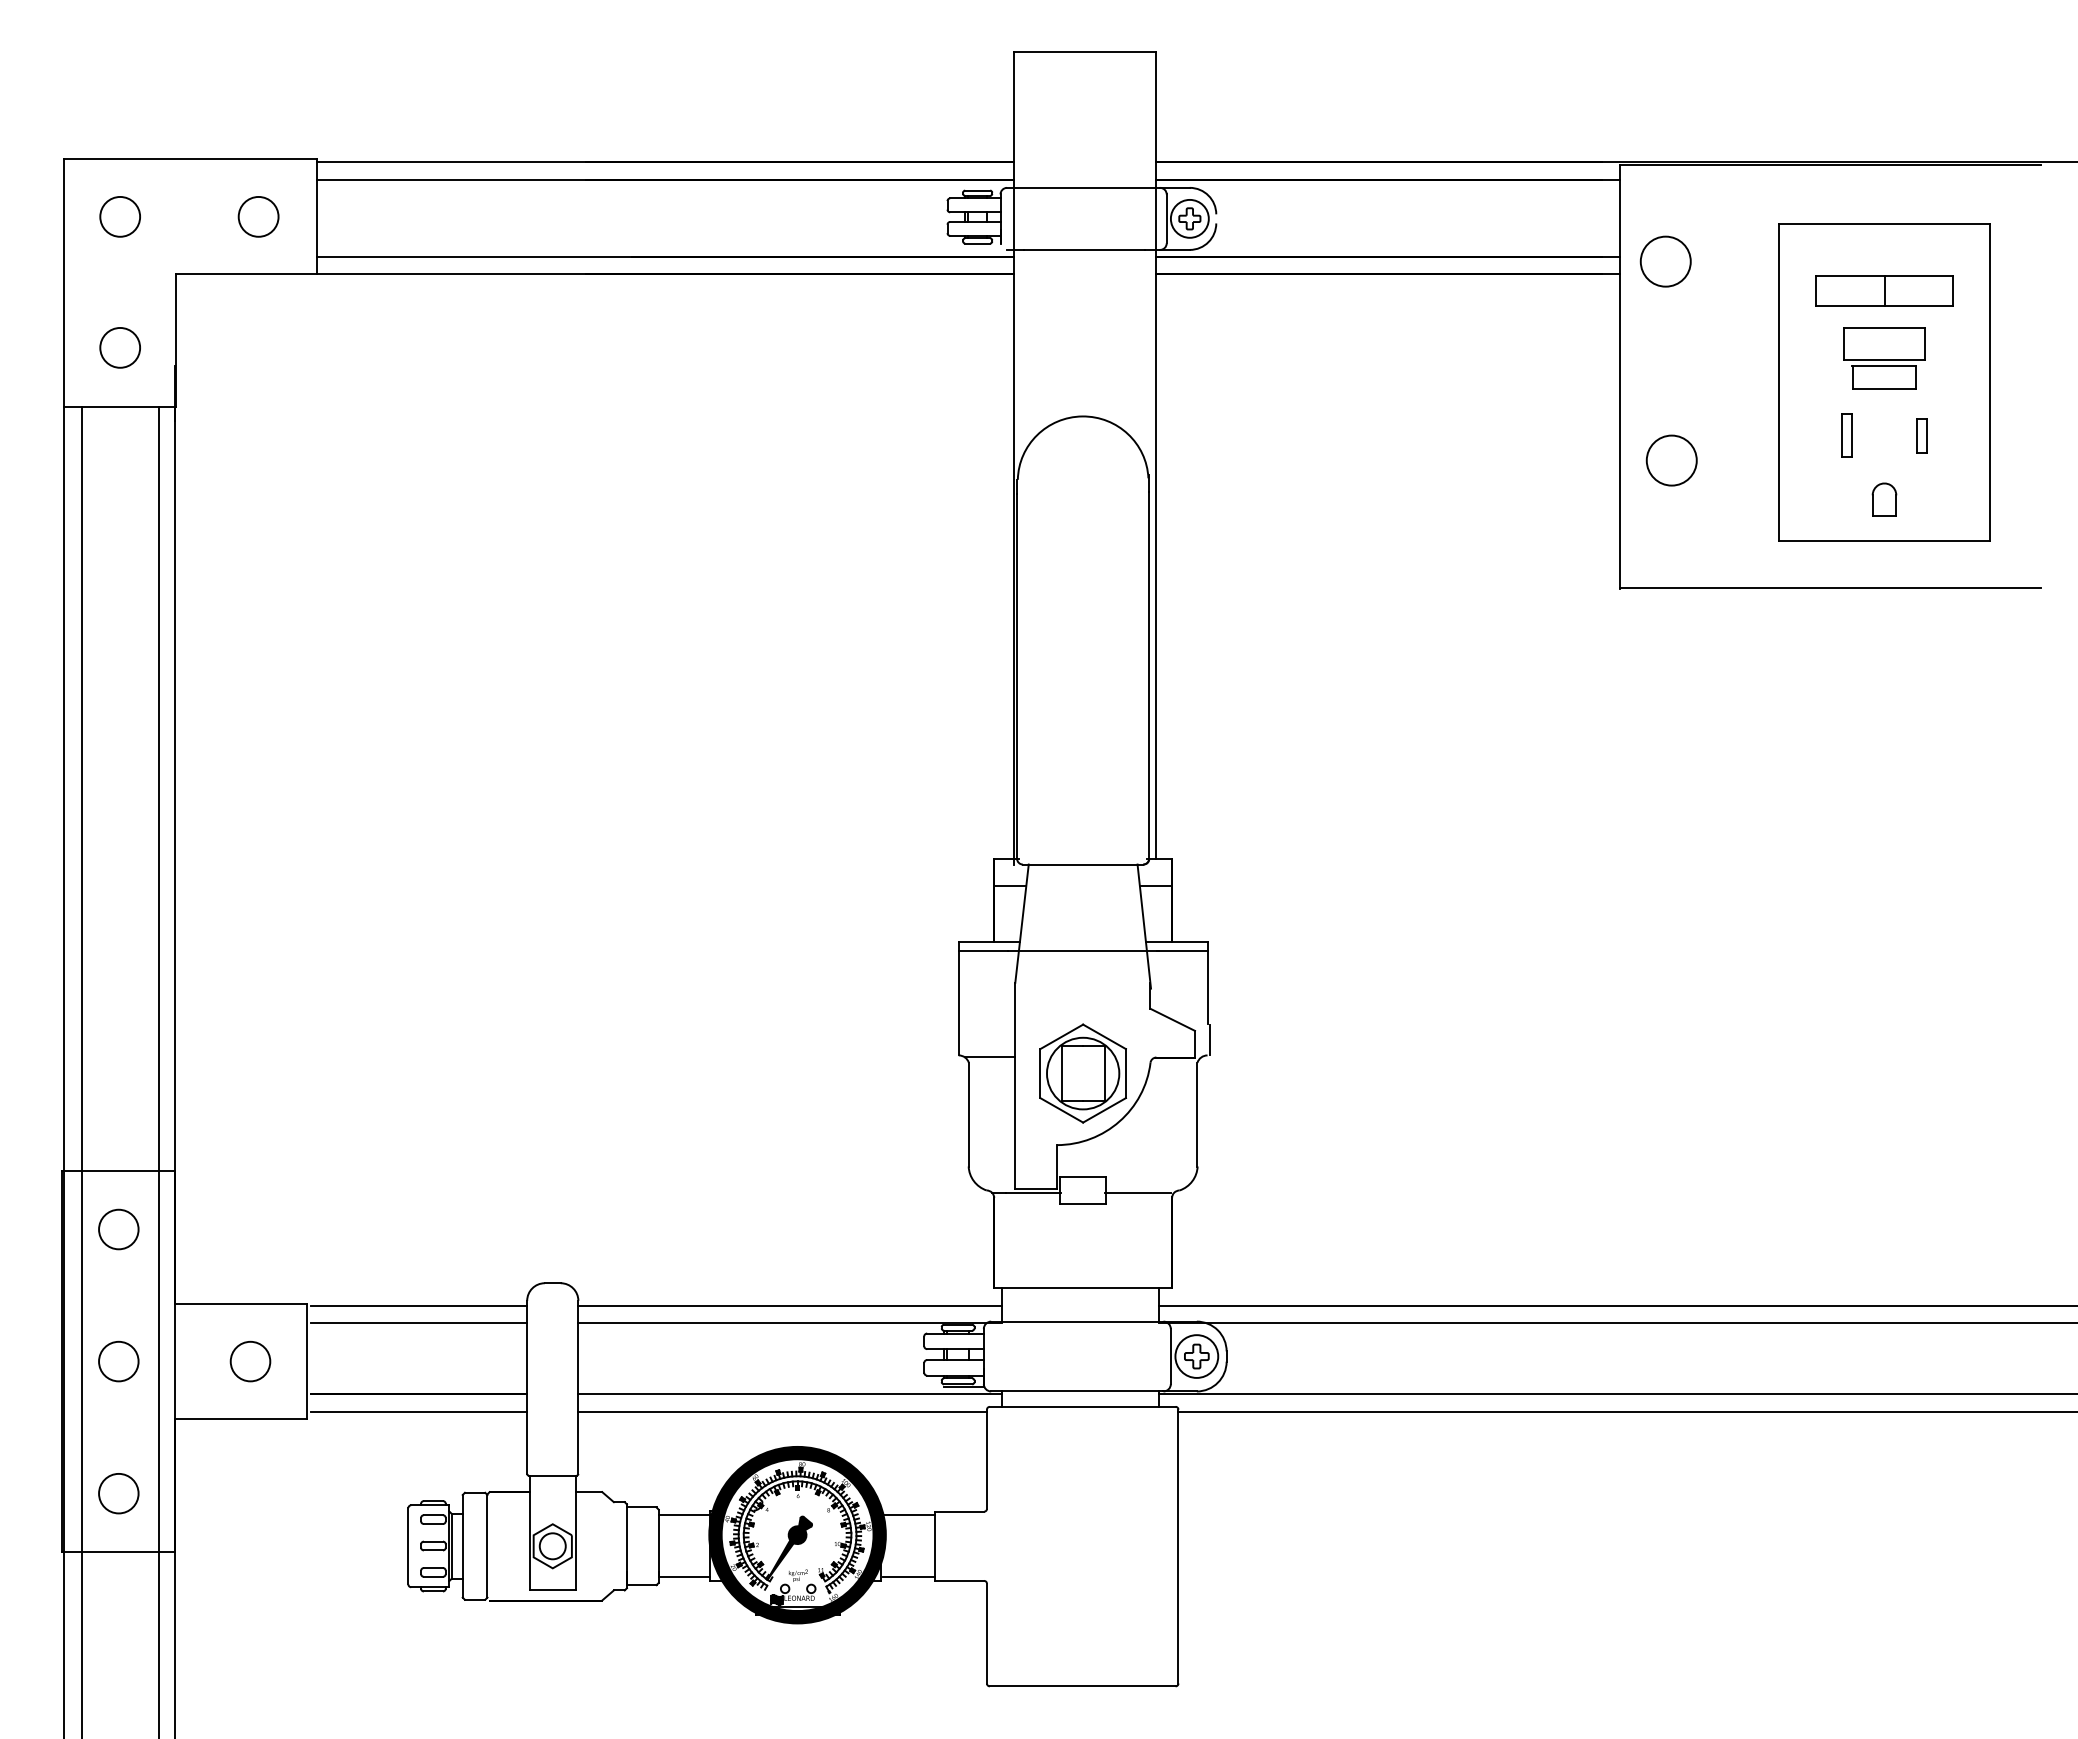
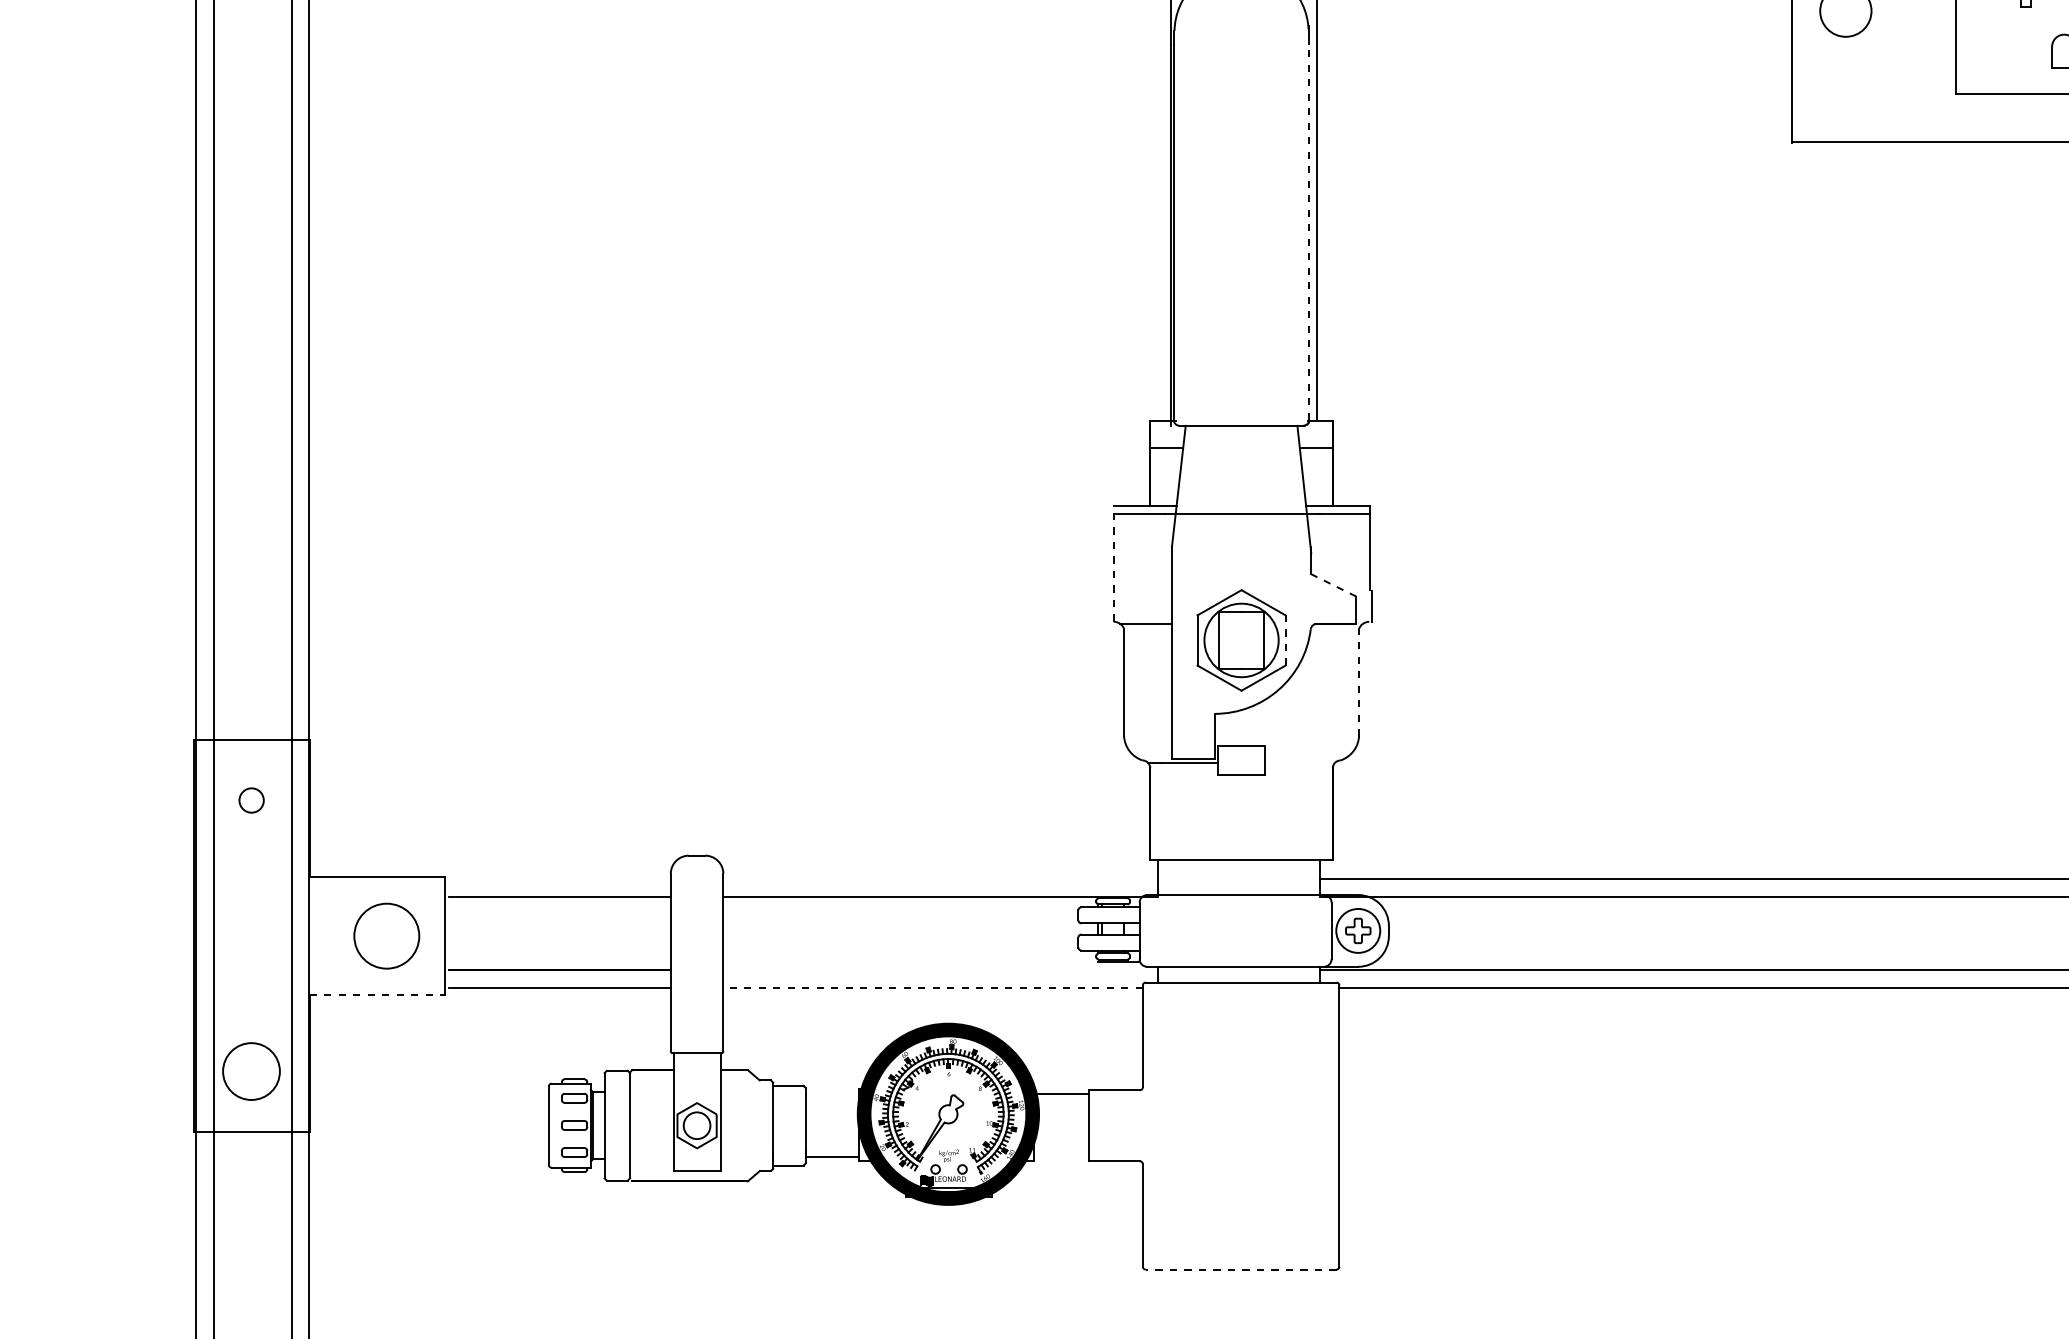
line: (1149, 675) -> (1309, 231), solid -> dashed
line: (958, 998) -> (1113, 563), solid -> dashed
line: (1172, 1019) -> (1333, 584), solid -> dashed
line: (1125, 1073) -> (1285, 640), solid -> dashed
line: (1197, 1114) -> (1358, 682), solid -> dashed
line: (1138, 1192) -> (1298, 762), removed
circle: (118, 1229) -> (251, 800), size x0.6
line: (418, 1305) -> (559, 878), removed
line: (789, 1305) -> (940, 878), removed
circle: (118, 1361) -> (251, 936), removed
circle: (250, 1361) -> (386, 936), size x1.6
line: (789, 1394) -> (940, 969), removed
line: (782, 1411) -> (932, 987), solid -> dashed
line: (241, 1419) -> (377, 995), solid -> dashed
circle: (118, 1493) -> (251, 1071), size x1.4
line: (684, 1514) -> (832, 1093), removed
fill: (789, 1547) -> (940, 1126), removed
line: (908, 1577) -> (1062, 1157), removed
line: (1082, 1686) -> (1240, 1269), solid -> dashed

